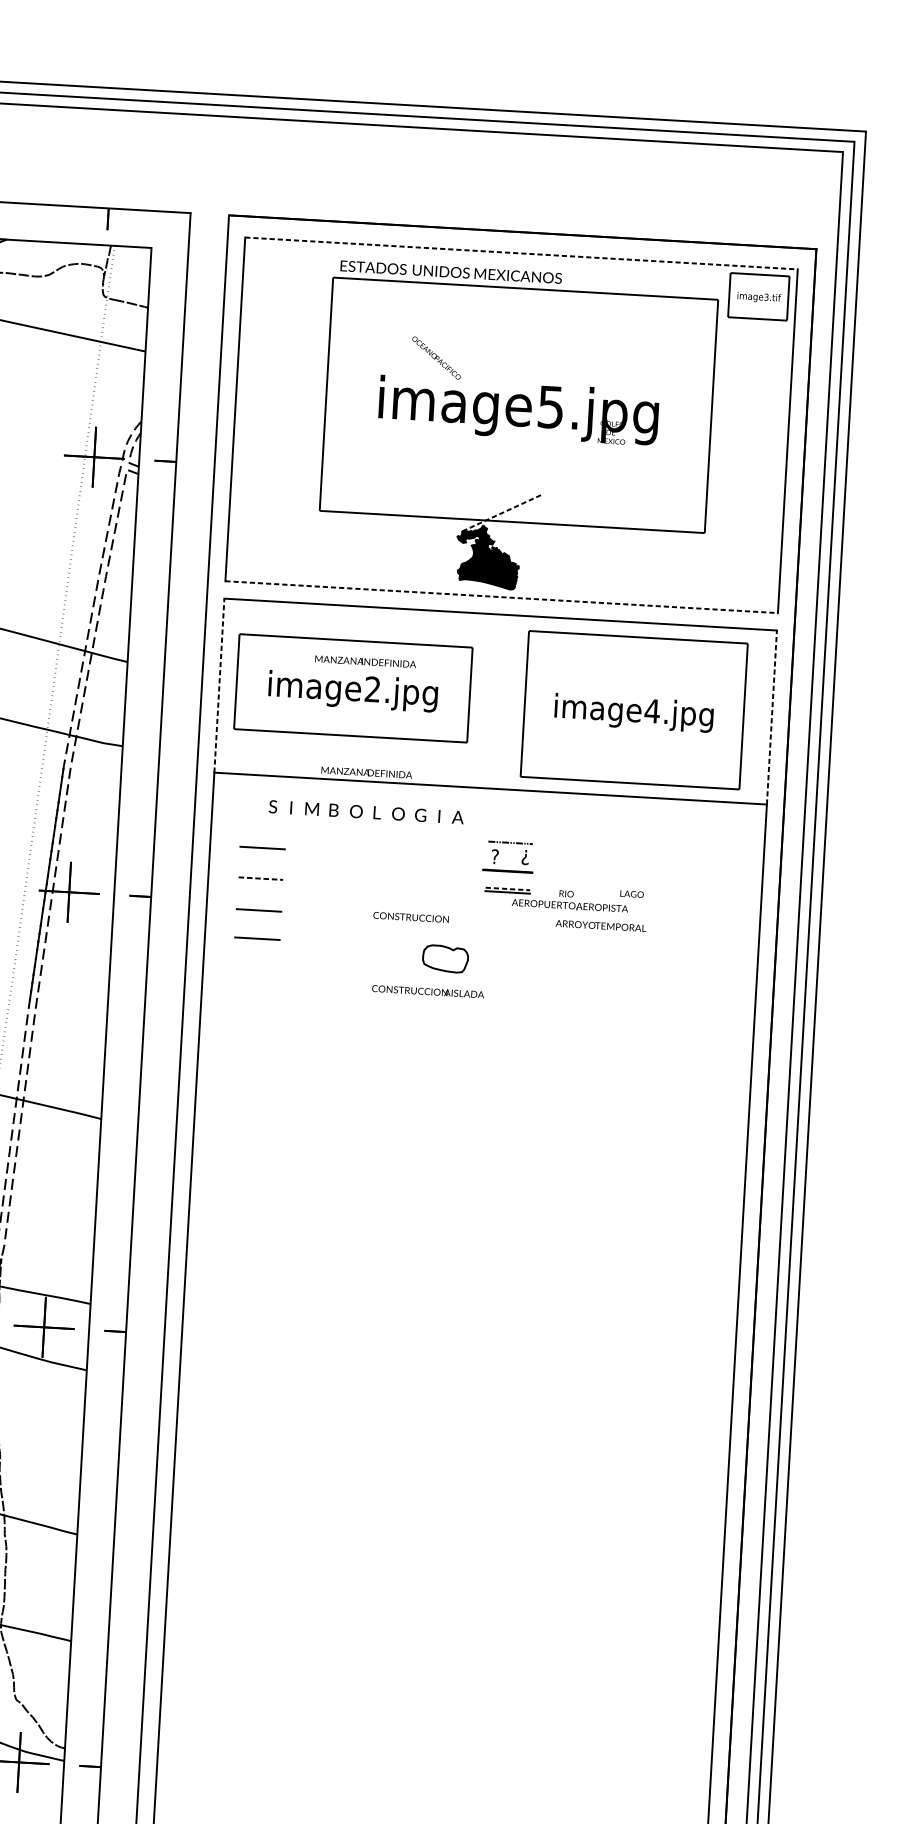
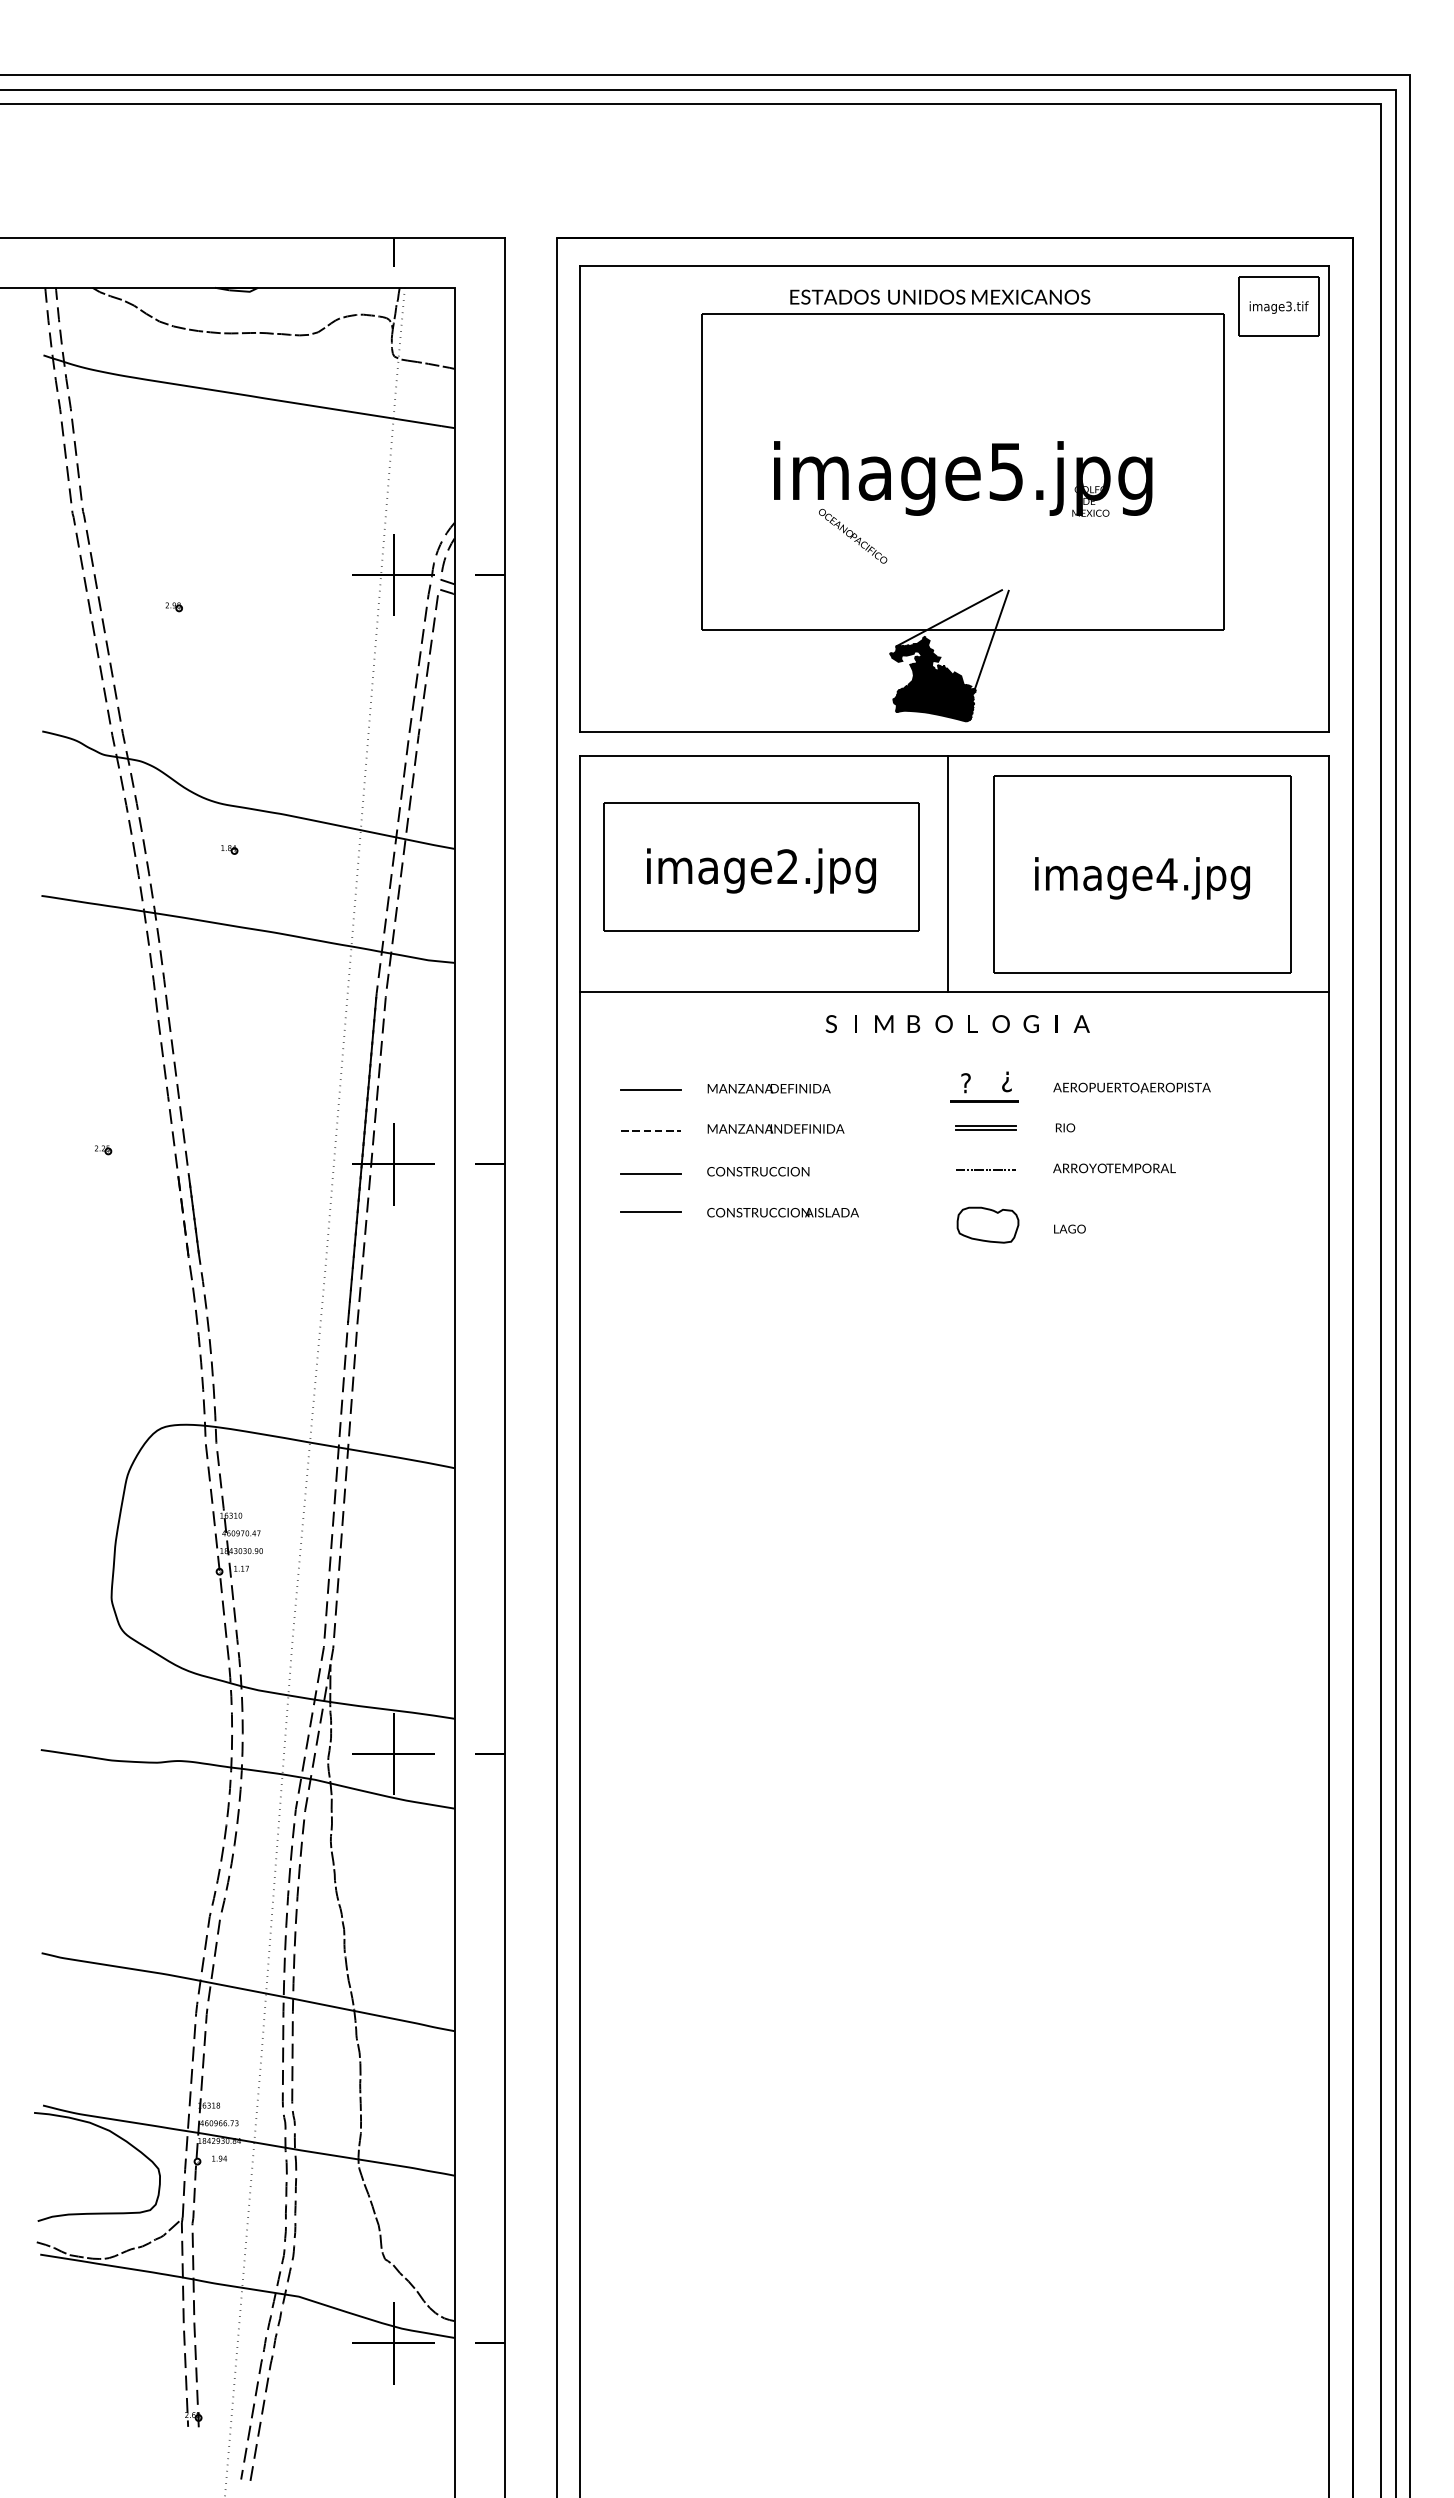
line: (522, 253) -> (955, 266), dashed -> solid
text: (451, 271) -> (940, 296), moved
text: (436, 357) -> (853, 535), moved
line: (502, 513) -> (949, 618), dashed -> solid
line: (532, 530) -> (991, 639), added
line: (502, 597) -> (955, 732), dashed -> solid
text: (365, 661) -> (775, 1128), moved
line: (219, 685) -> (580, 873), dashed -> solid
line: (491, 701) -> (948, 873), added
line: (772, 717) -> (1329, 873), dashed -> solid
text: (366, 772) -> (768, 1088), moved
text: (366, 811) -> (957, 1023), moved
line: (511, 842) -> (986, 1169), moved
line: (508, 888) -> (986, 1125), dashed -> solid
text: (631, 893) -> (1069, 1228), moved
text: (569, 905) -> (1131, 1087), moved
text: (411, 917) -> (758, 1171), moved
part: (445, 958) -> (987, 1224), moved
text: (427, 991) -> (782, 1212), moved

